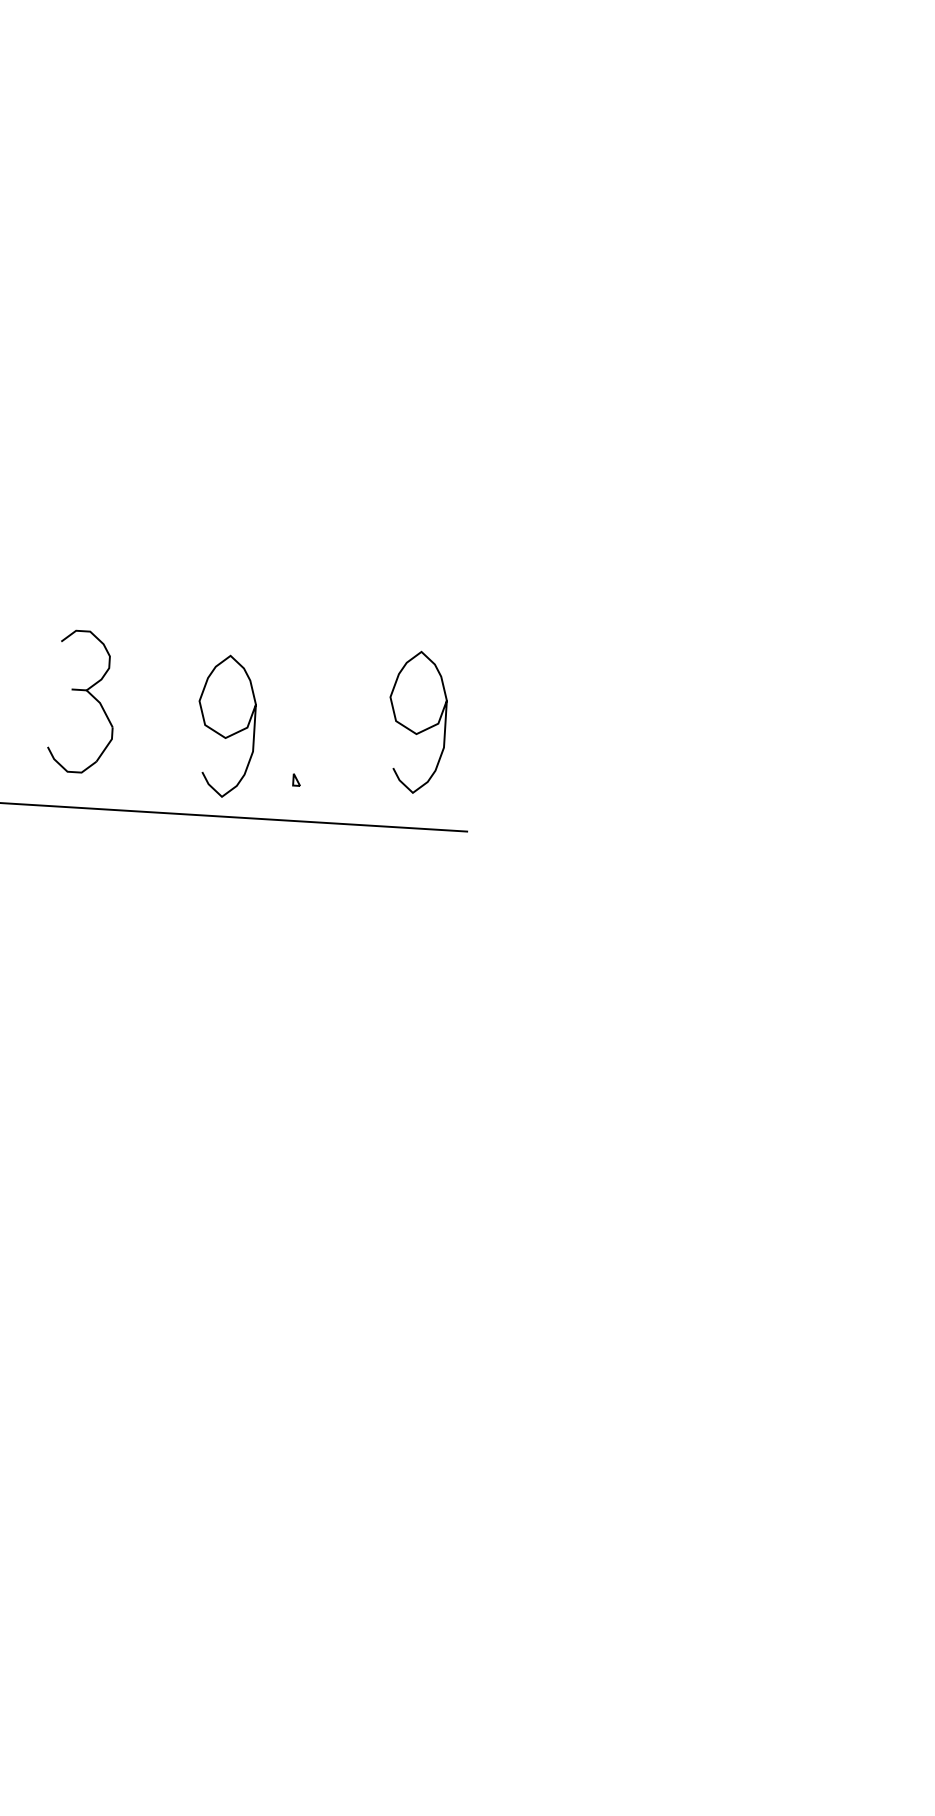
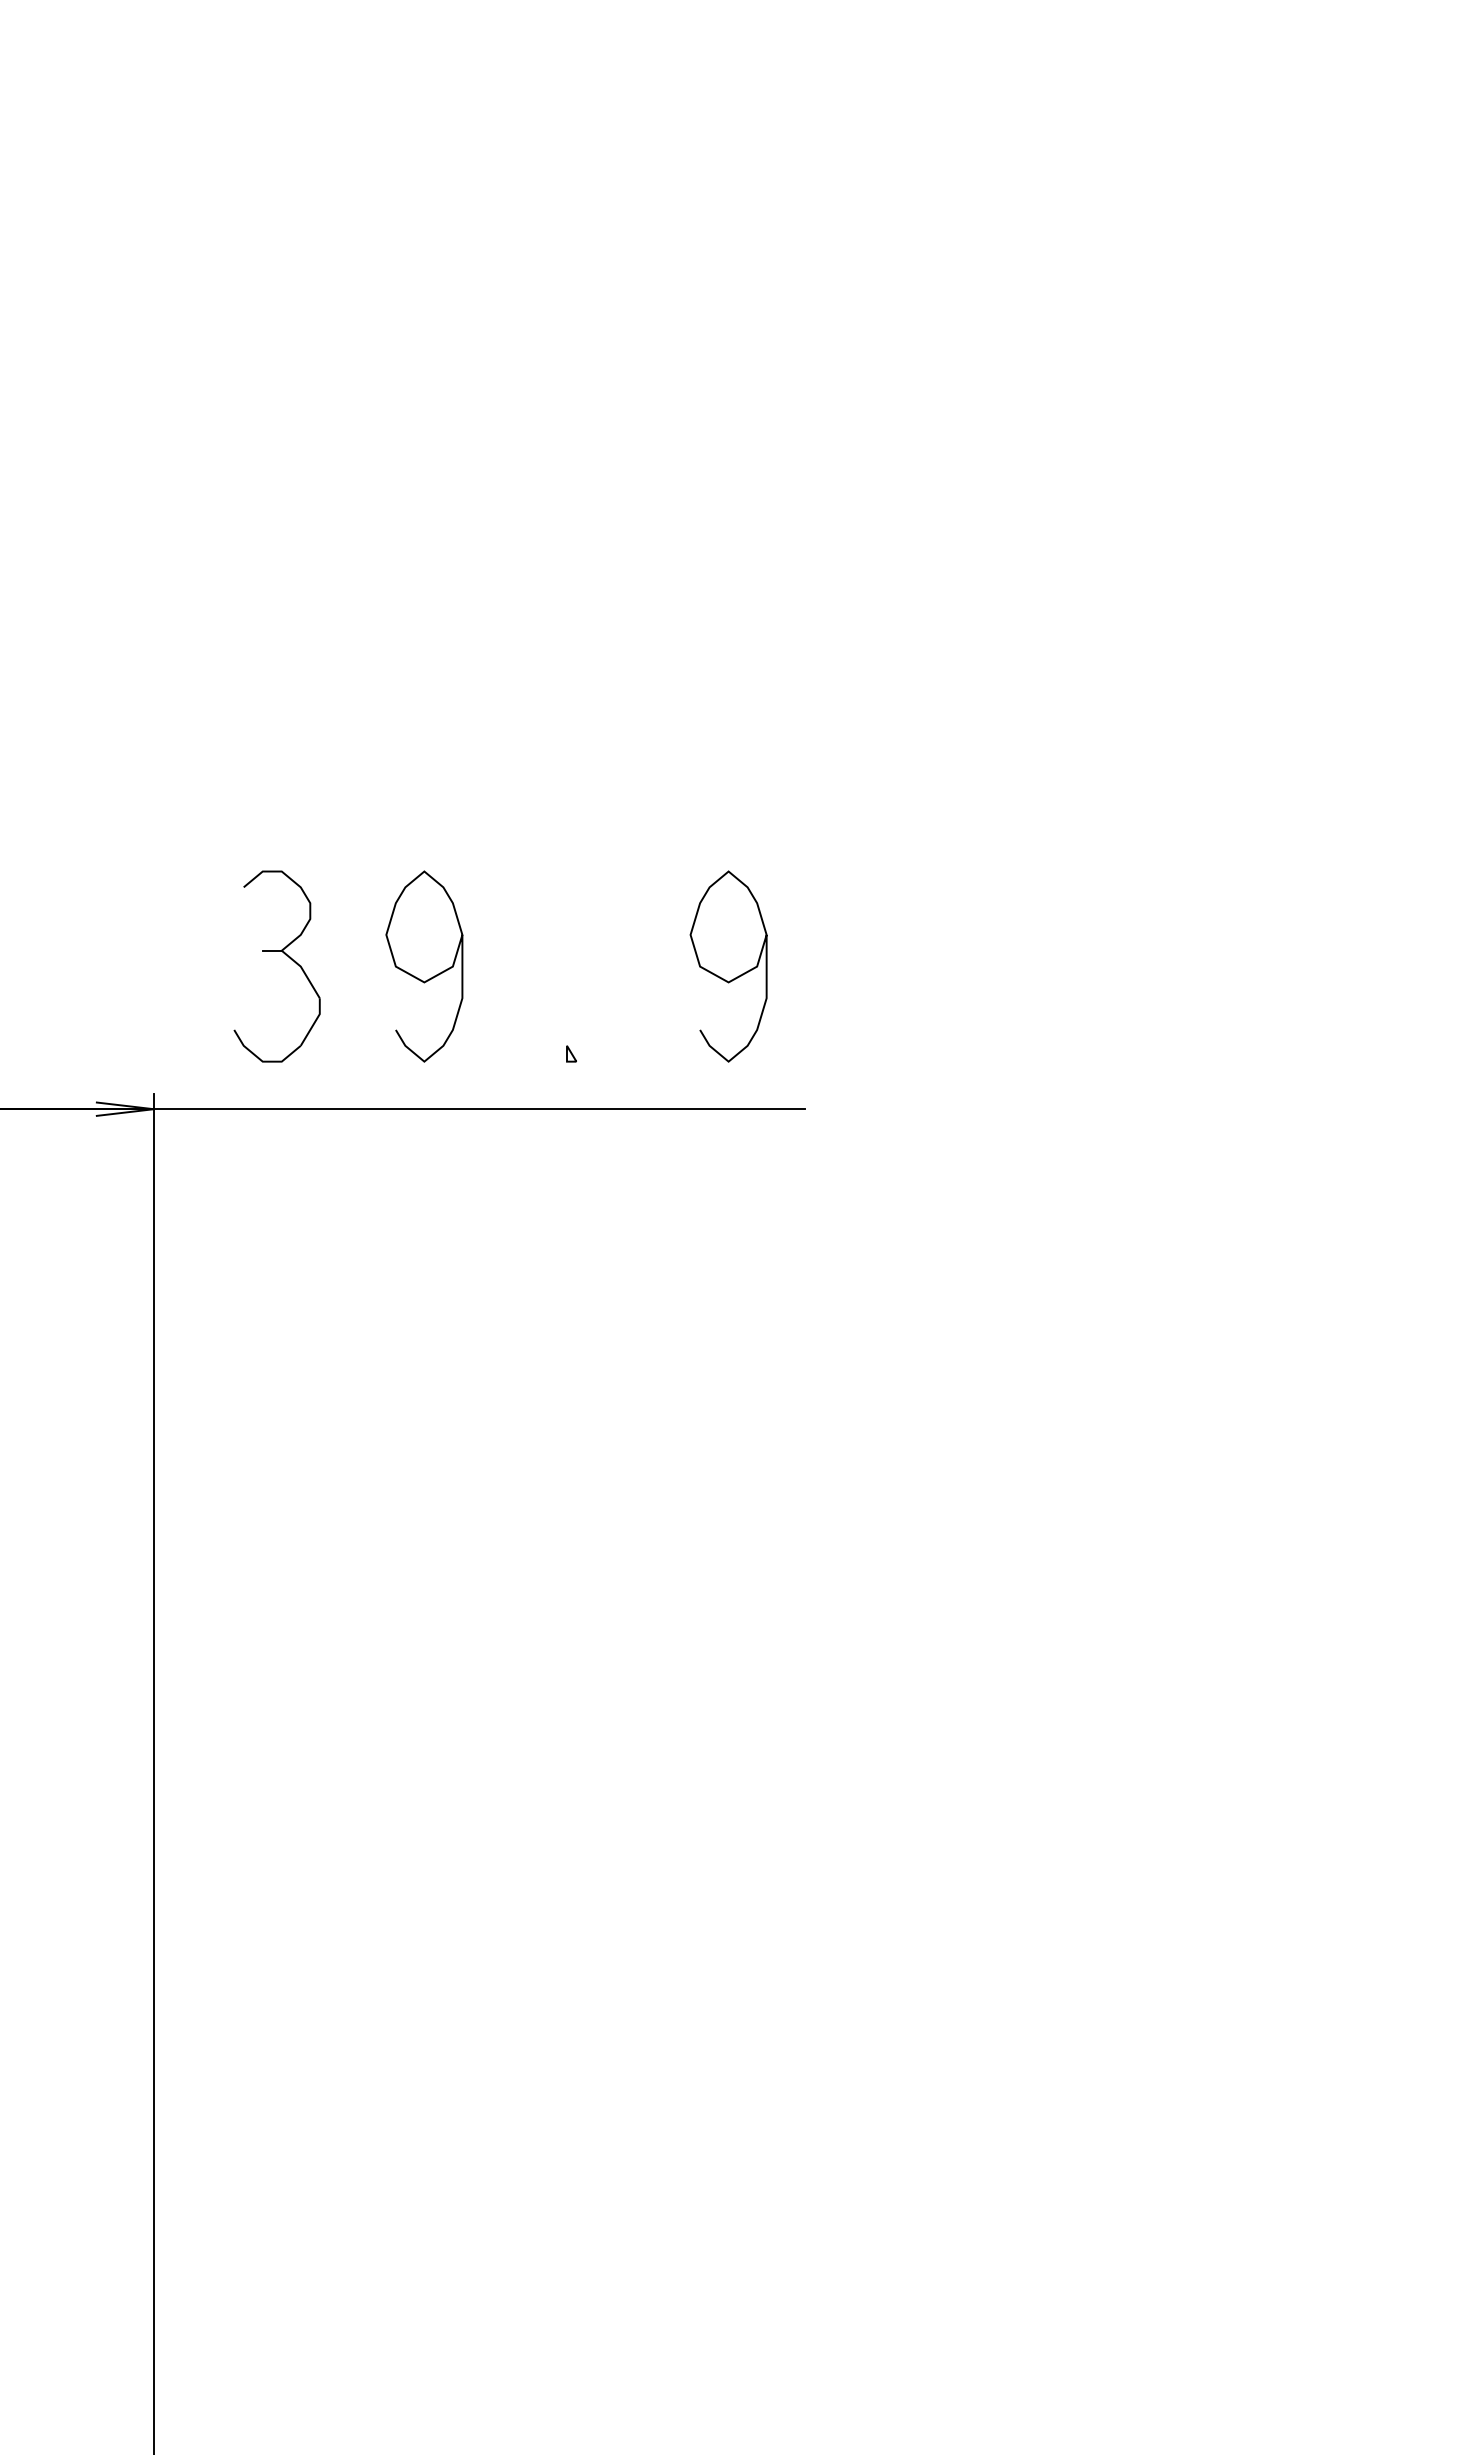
curve: (231, 734) -> (432, 976), moved

